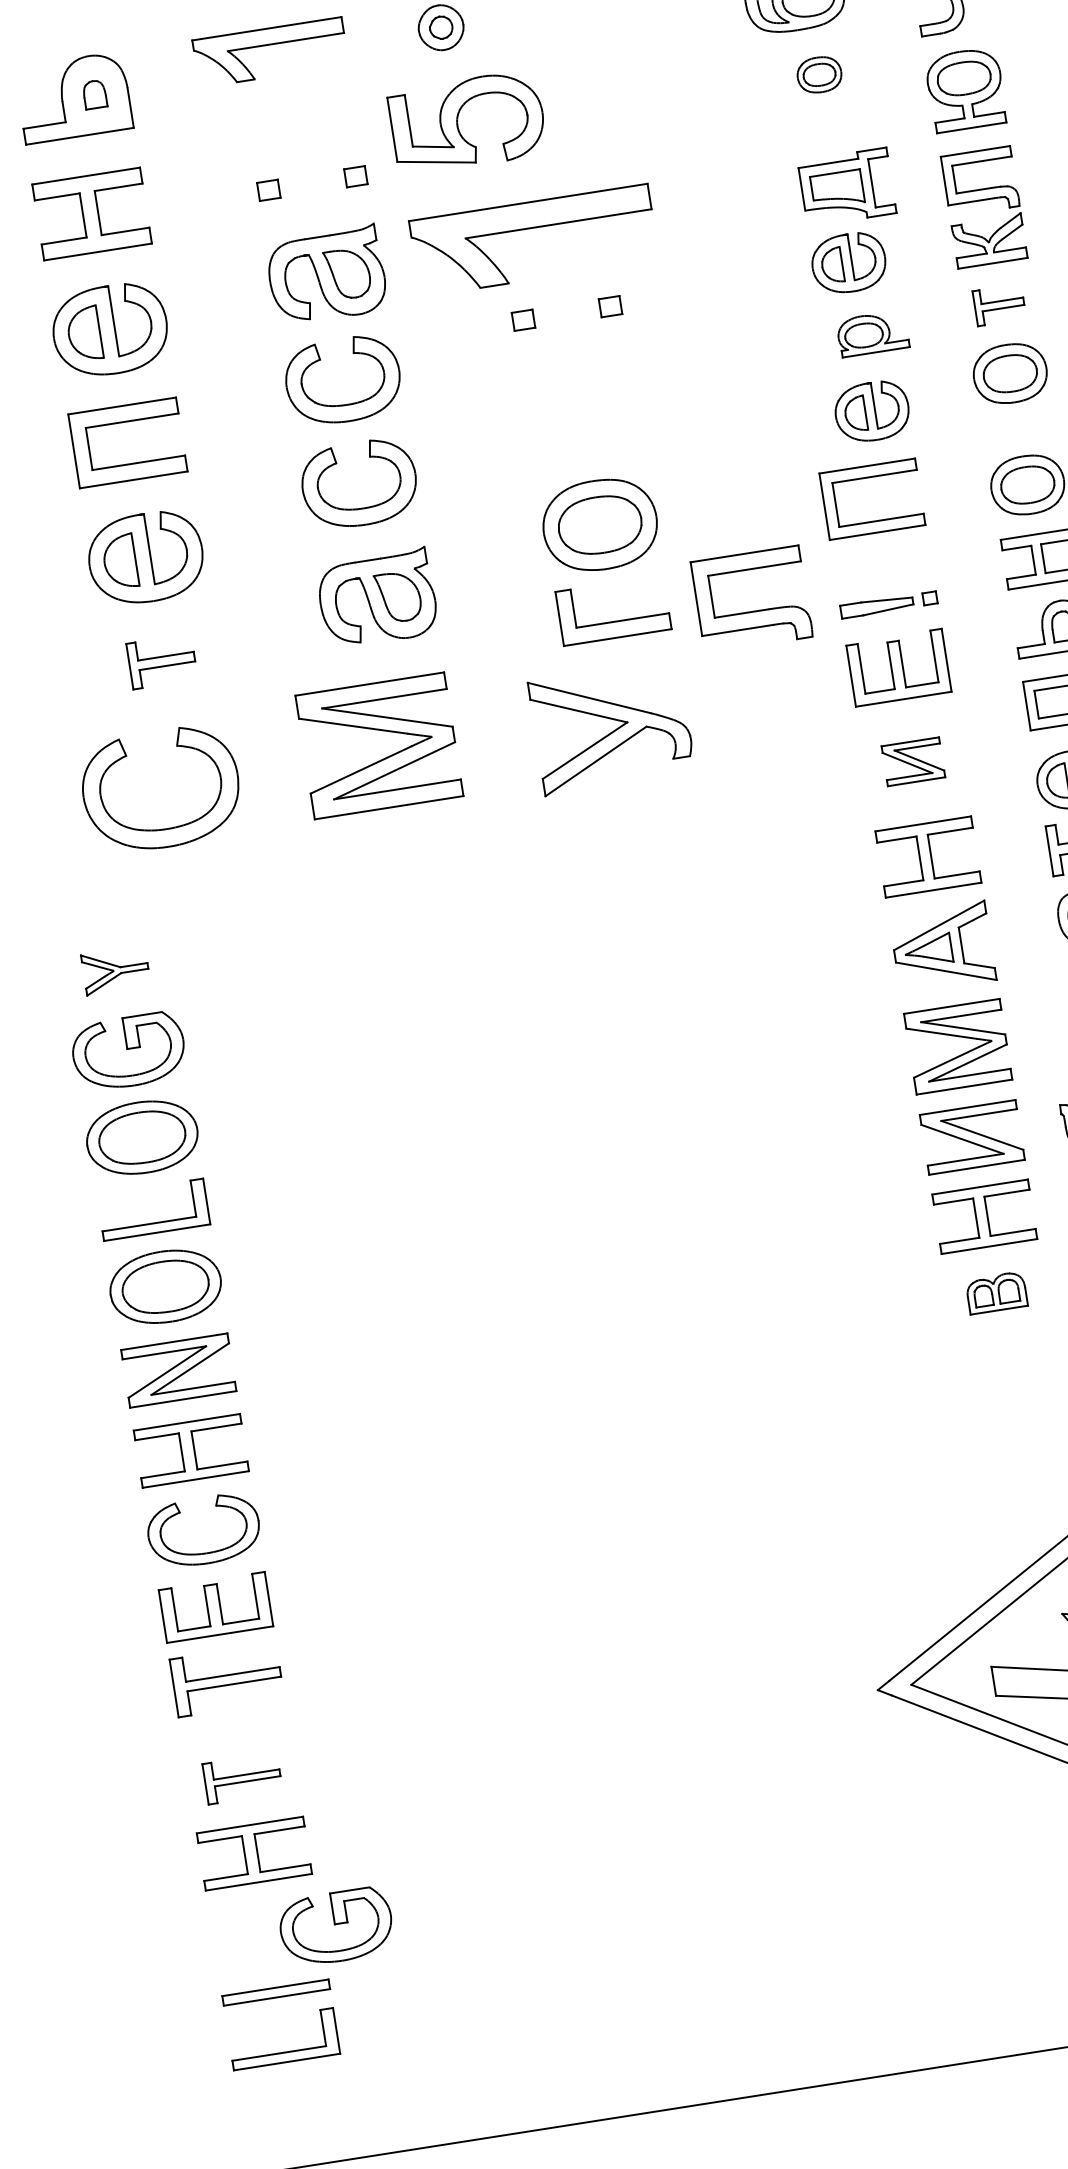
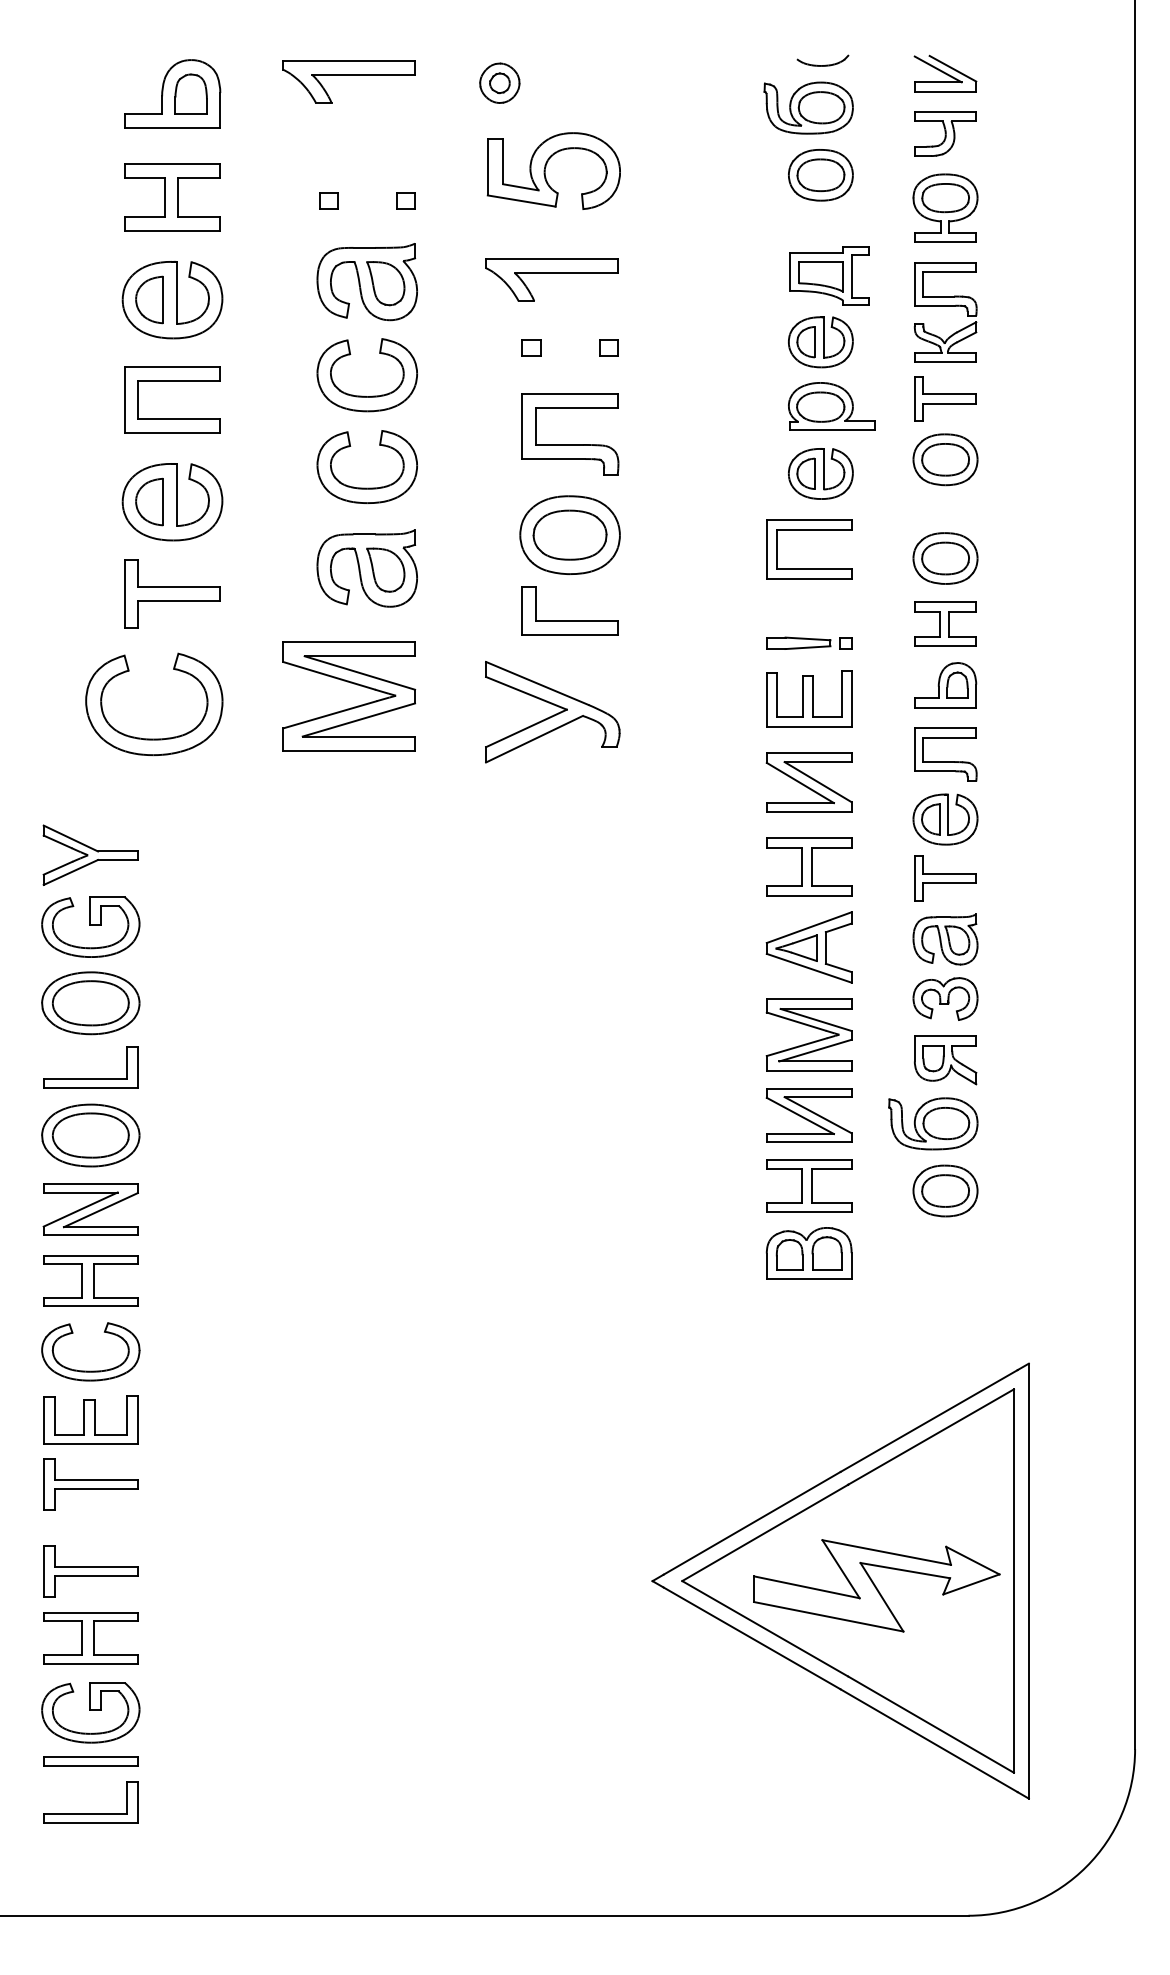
part: (819, 75) -> (820, 175), size x1.67
part: (94, 93) -> (190, 93), size x1.67
part: (458, 120) -> (546, 167), moved
part: (534, 239) -> (551, 279), size x0.62
part: (999, 304) -> (945, 398), size x1.43
part: (872, 333) -> (831, 406), size x1.43
part: (753, 611) -> (570, 444), moved
part: (162, 661) -> (172, 593), size x1.67
part: (912, 761) -> (808, 782), size x1.67
part: (115, 969) -> (90, 854), size x1.67
part: (995, 1293) -> (808, 1253), size x1.67
part: (242, 1778) -> (90, 1571), size x1.43
part: (335, 1926) -> (90, 1712), moved

